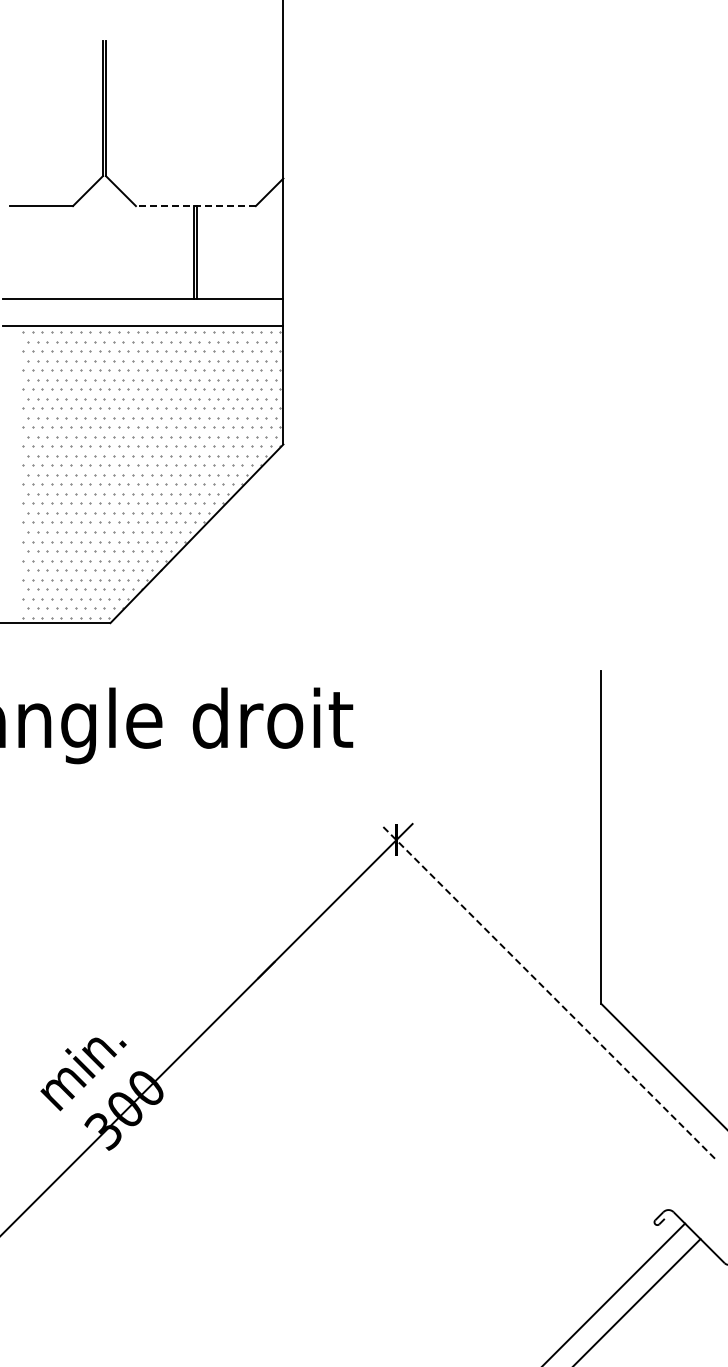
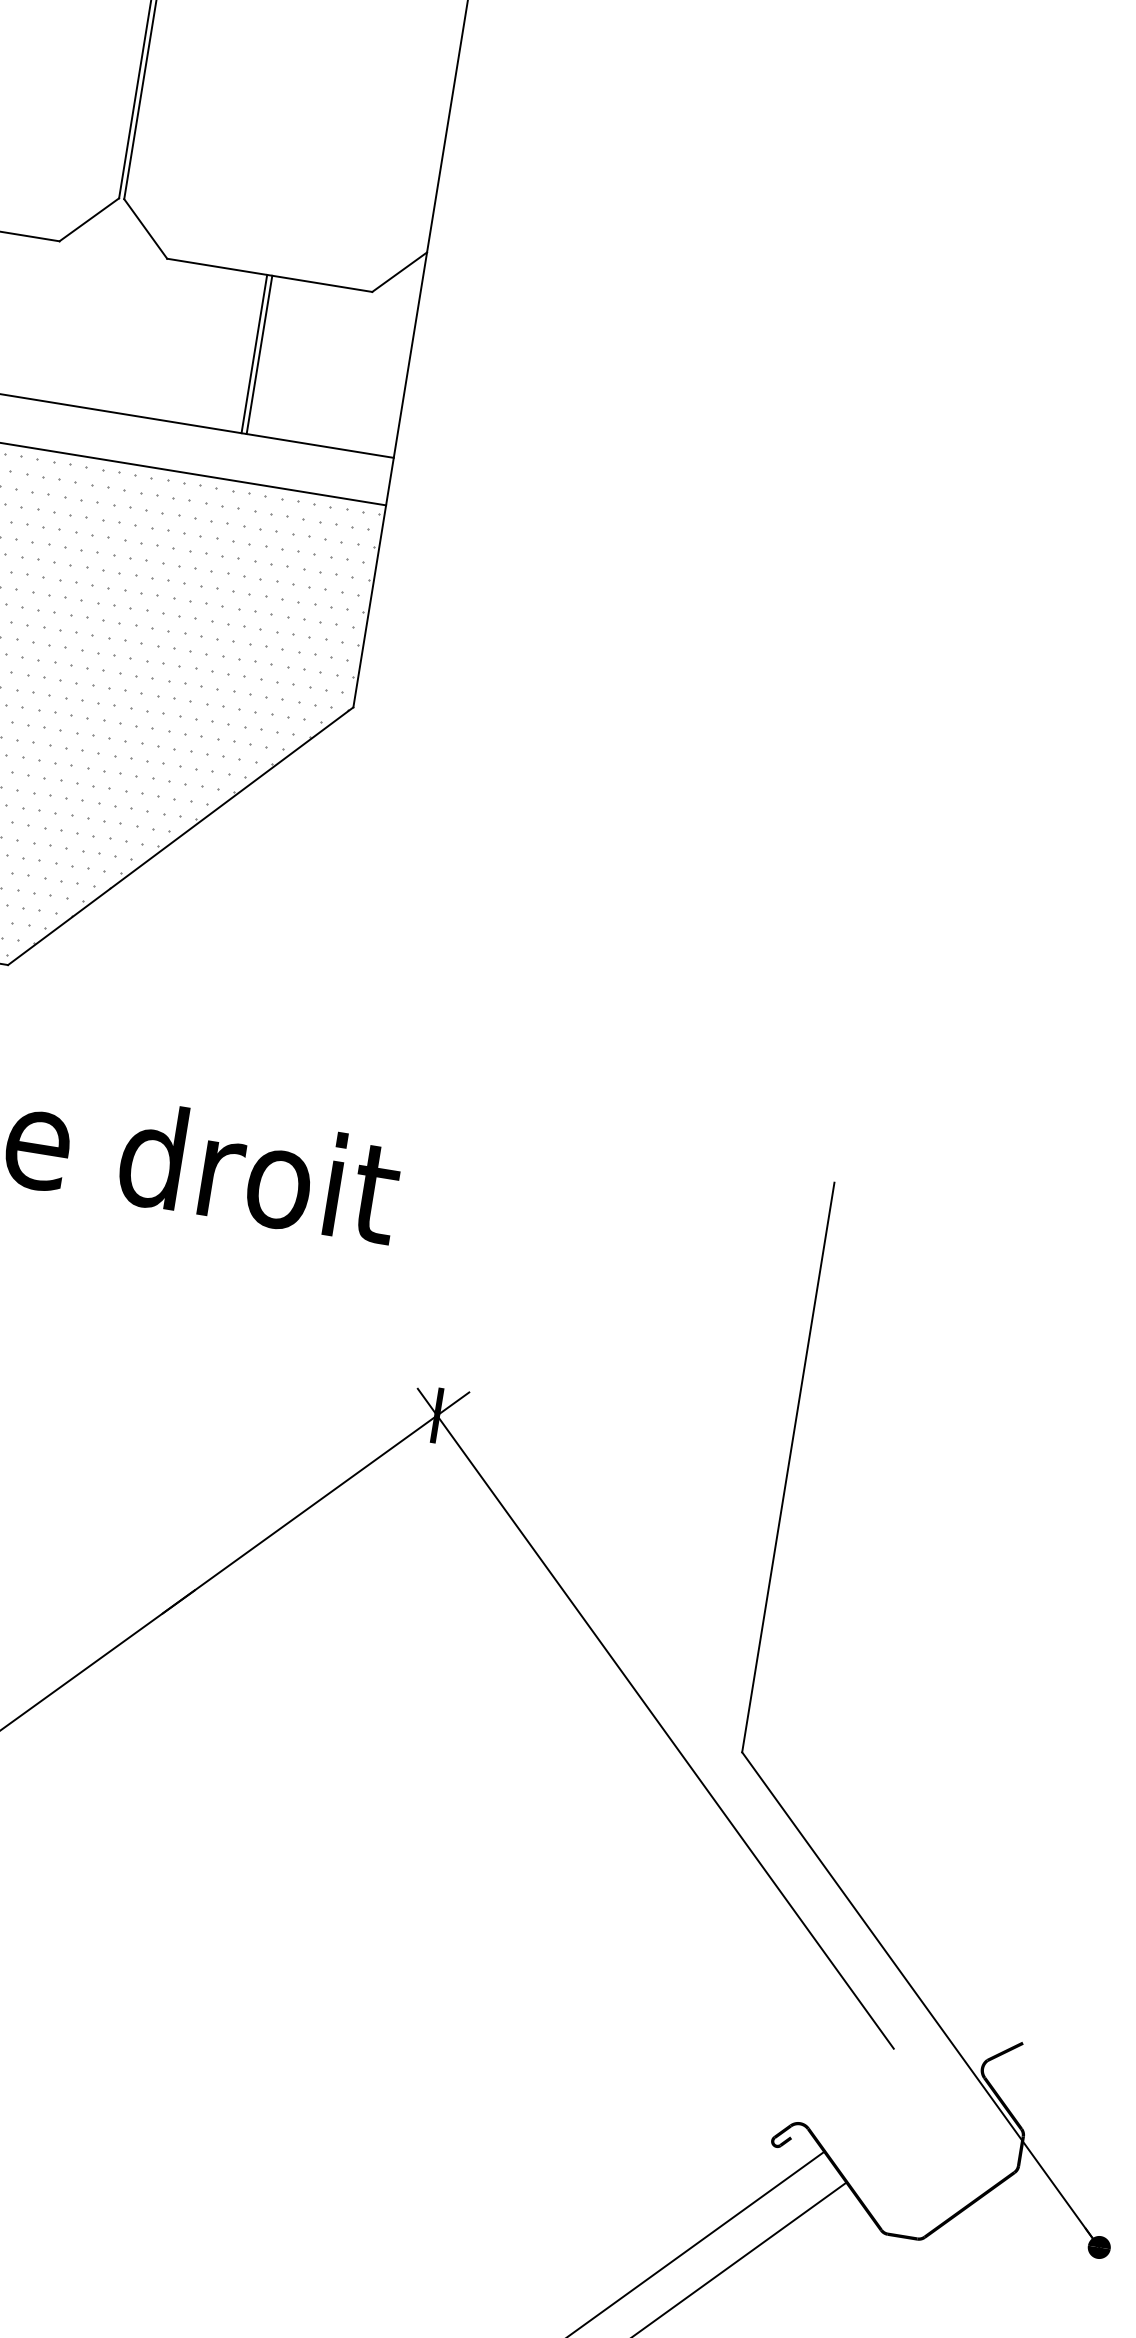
line: (195, 206) -> (268, 275), dashed -> solid
line: (548, 992) -> (655, 1718), dashed -> solid

